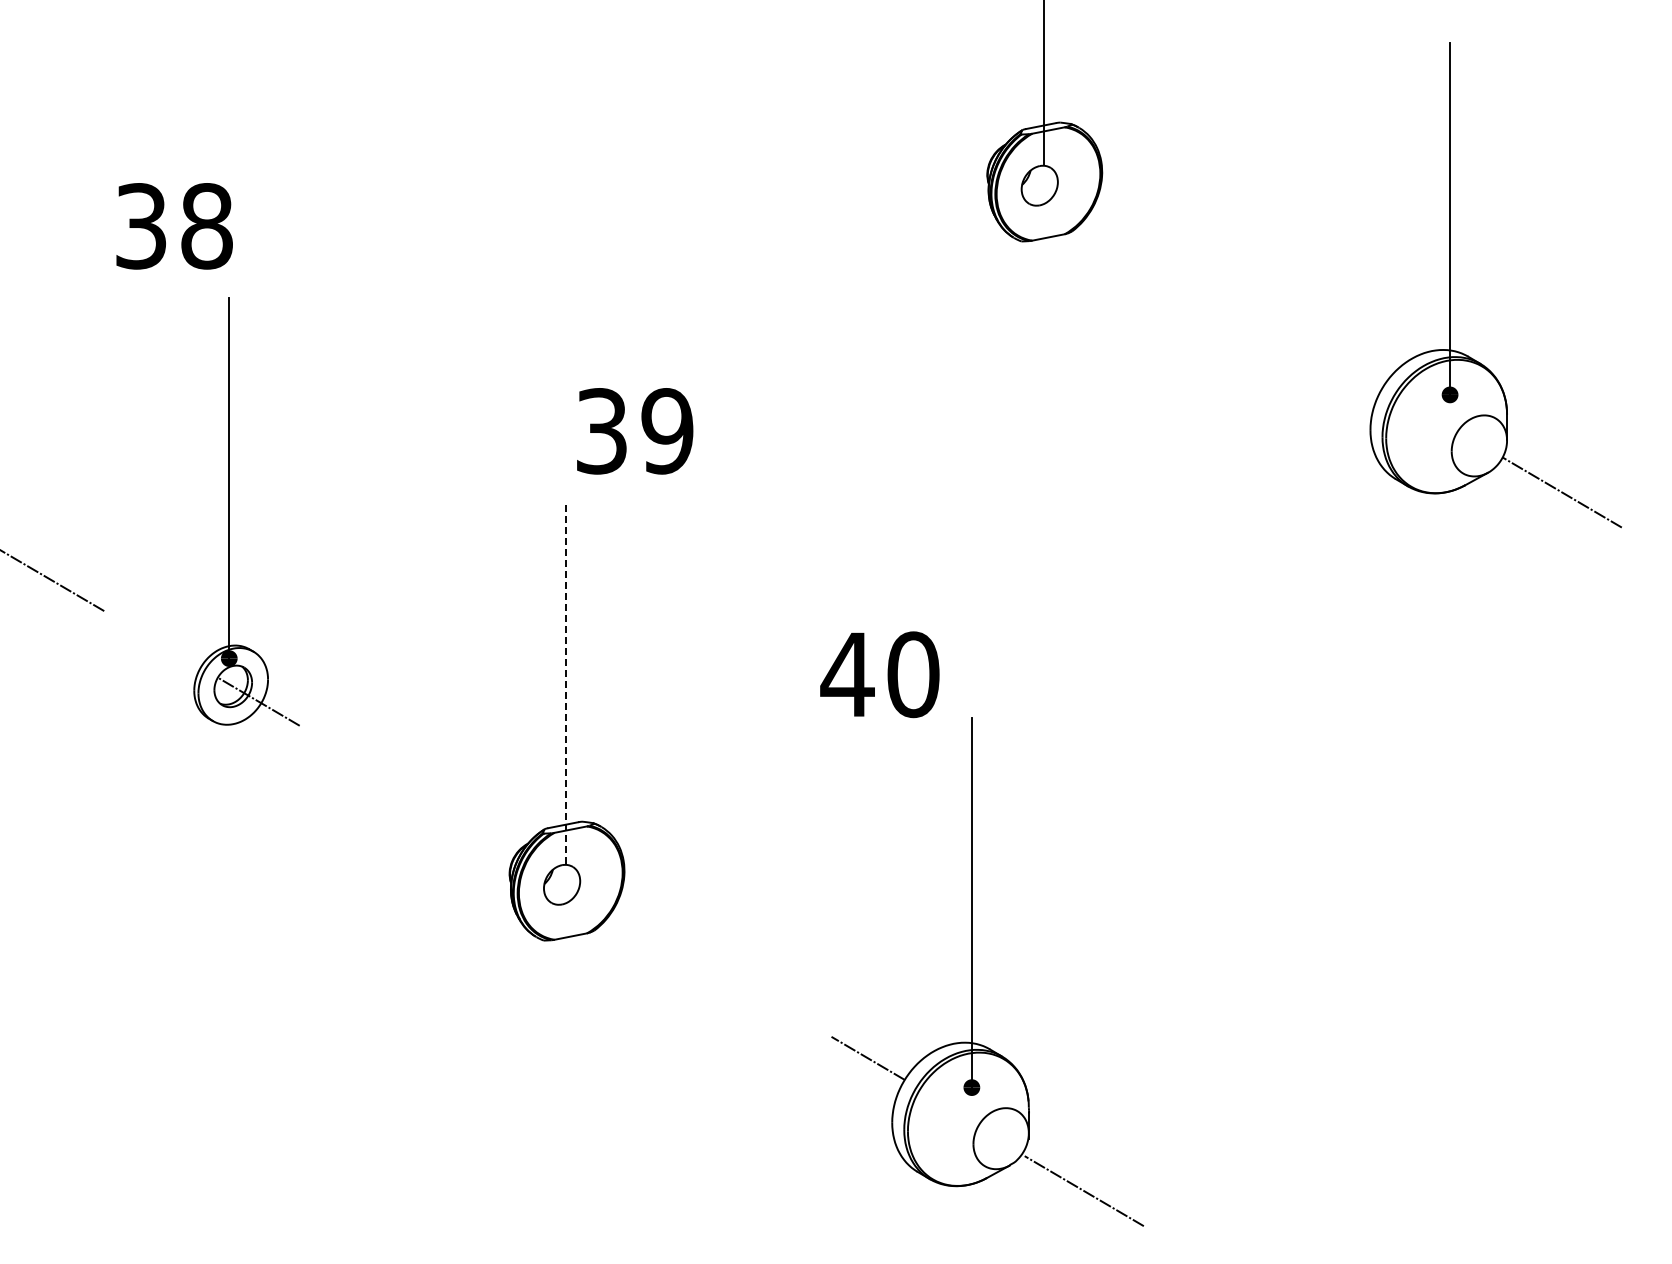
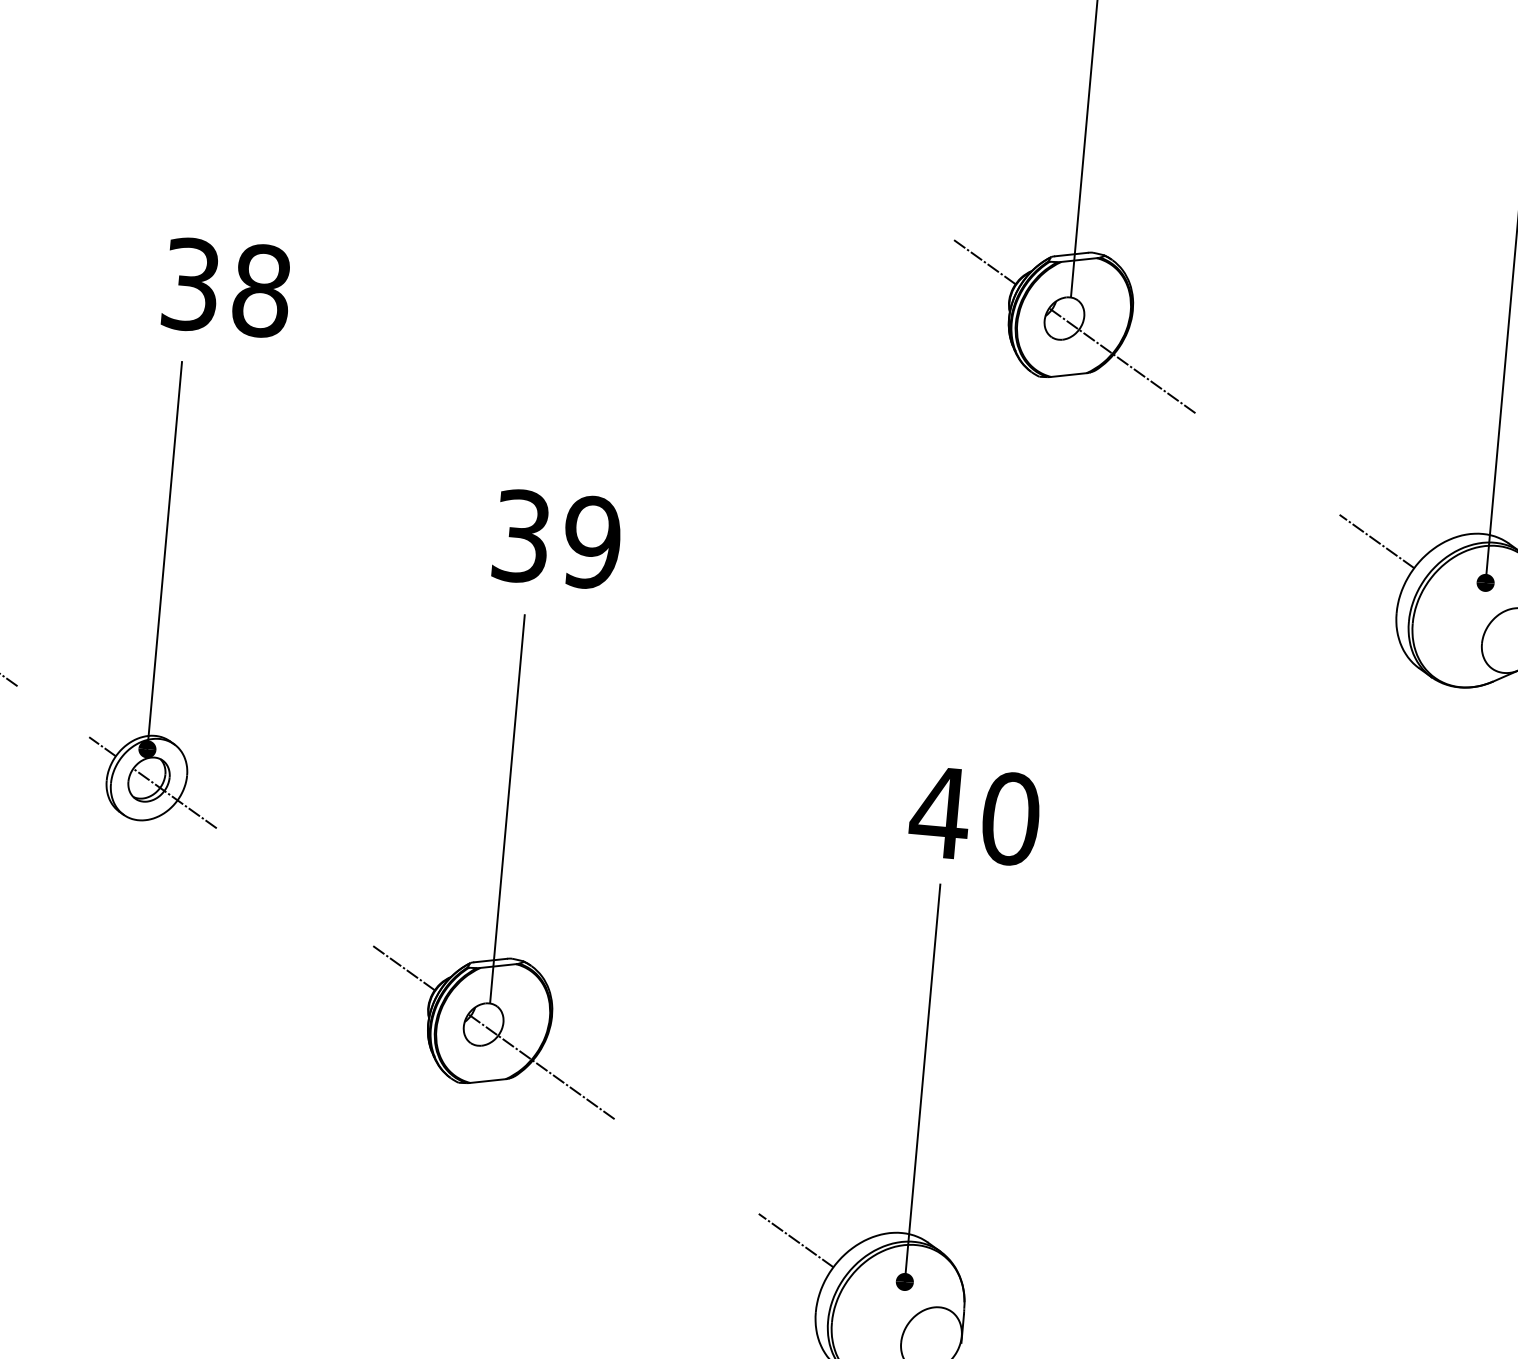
line: (960, 139) -> (983, 261), added
line: (1096, 219) -> (1122, 360), added
text: (174, 226) -> (226, 288), moved
line: (1346, 365) -> (1377, 541), added
text: (635, 431) -> (557, 539), moved
line: (187, 659) -> (102, 746), added
text: (879, 674) -> (974, 815), moved
line: (566, 683) -> (507, 808), dashed -> solid
line: (483, 838) -> (403, 967), added
line: (618, 918) -> (541, 1066), added

